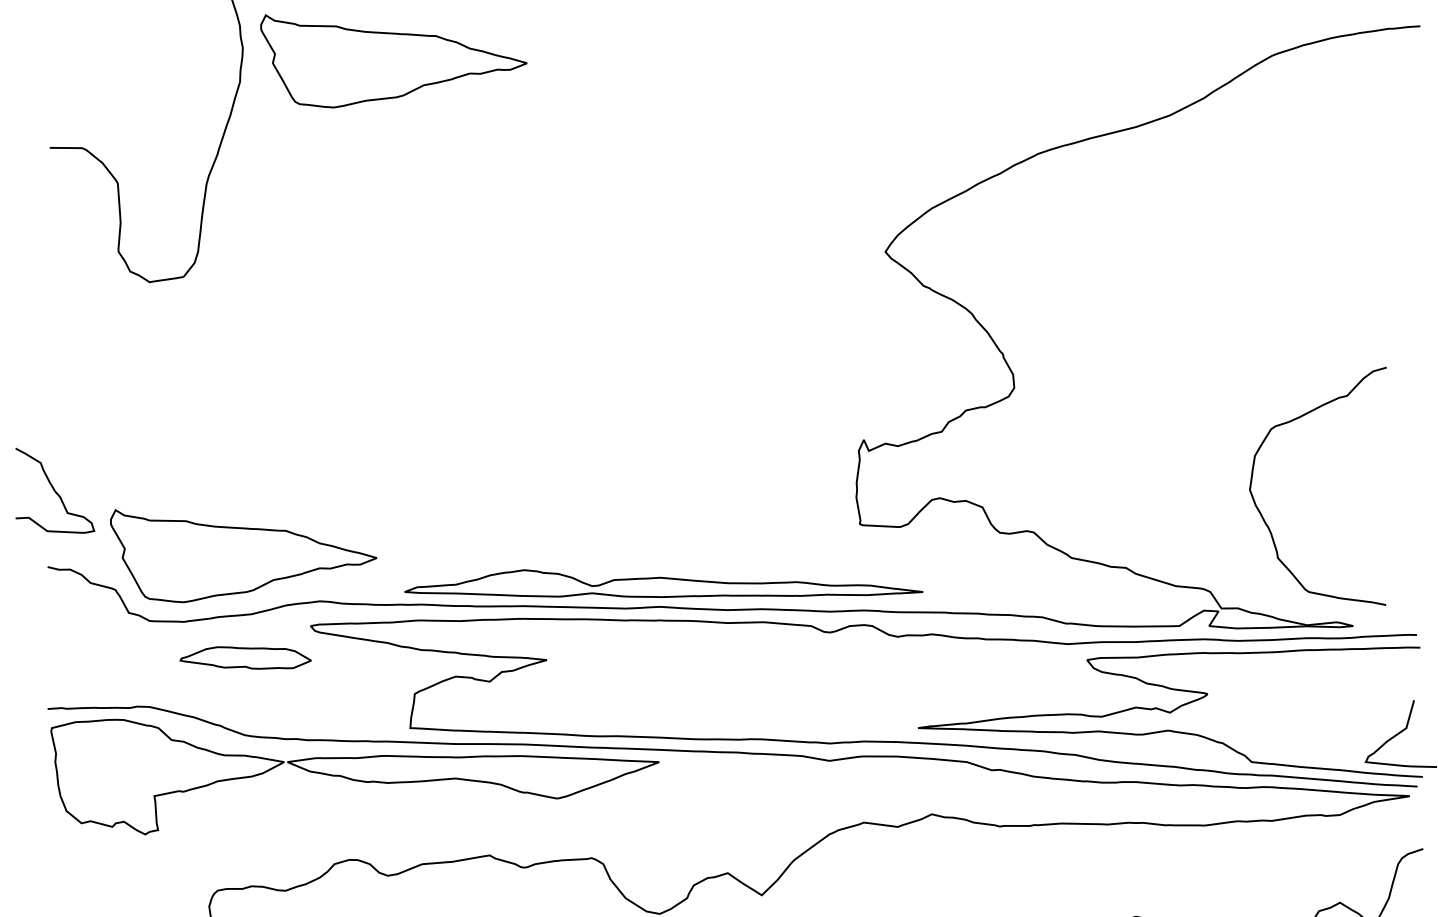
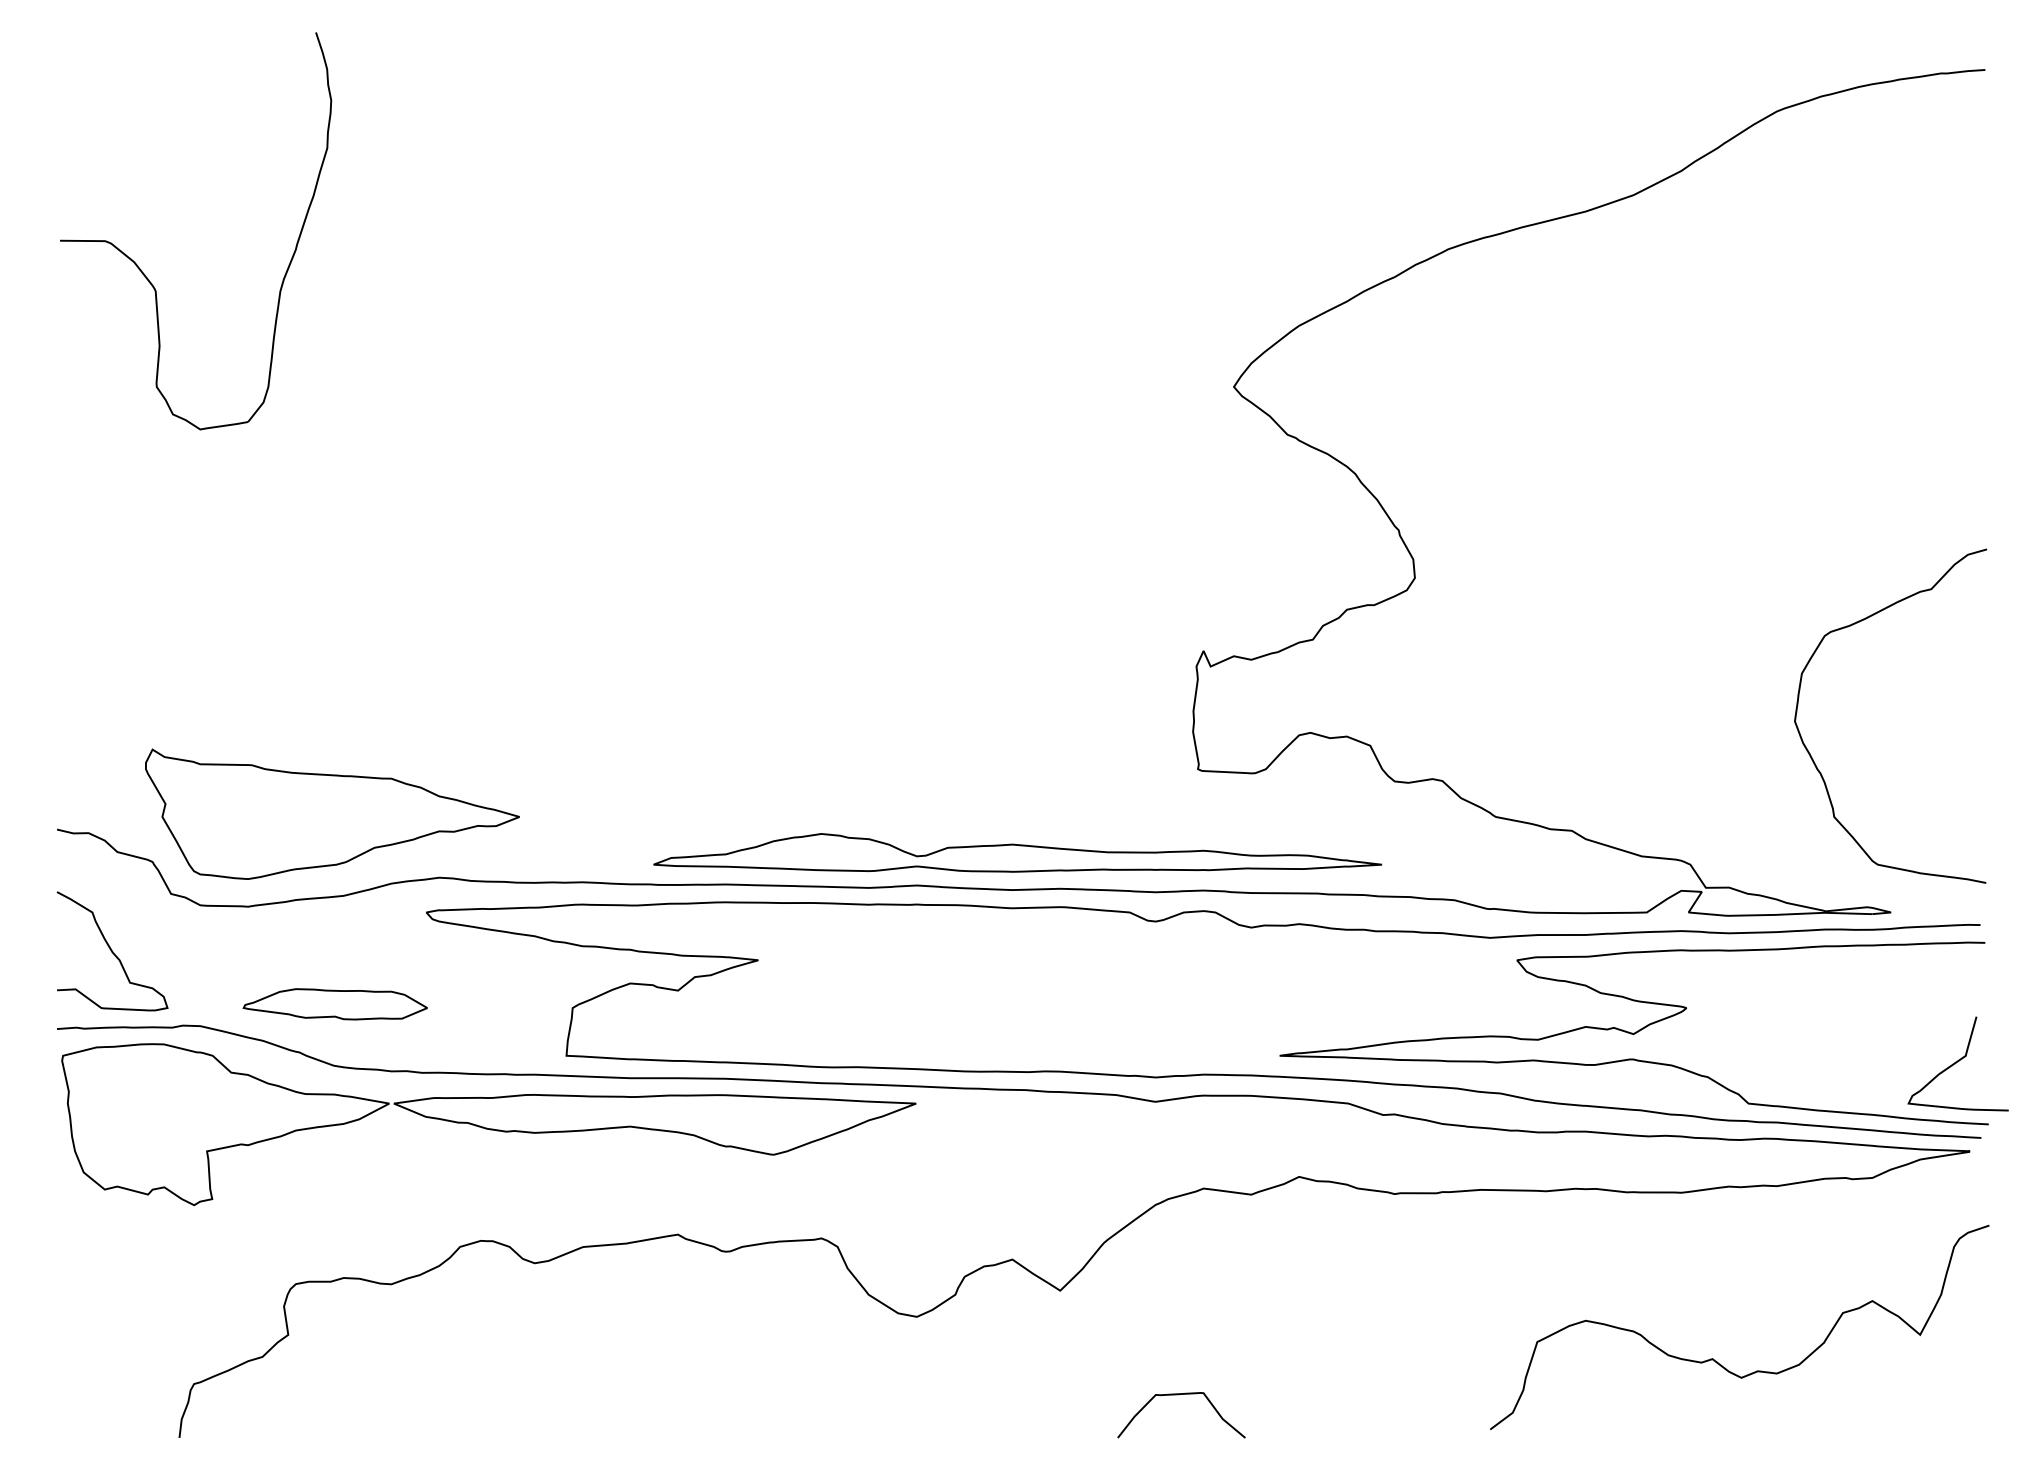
part: (393, 60) -> (543, 118), removed
curve: (55, 490) -> (112, 951), moved
curve: (1261, 514) -> (1811, 755), moved
part: (663, 583) -> (1017, 852), moved
part: (245, 658) -> (334, 1004), moved

